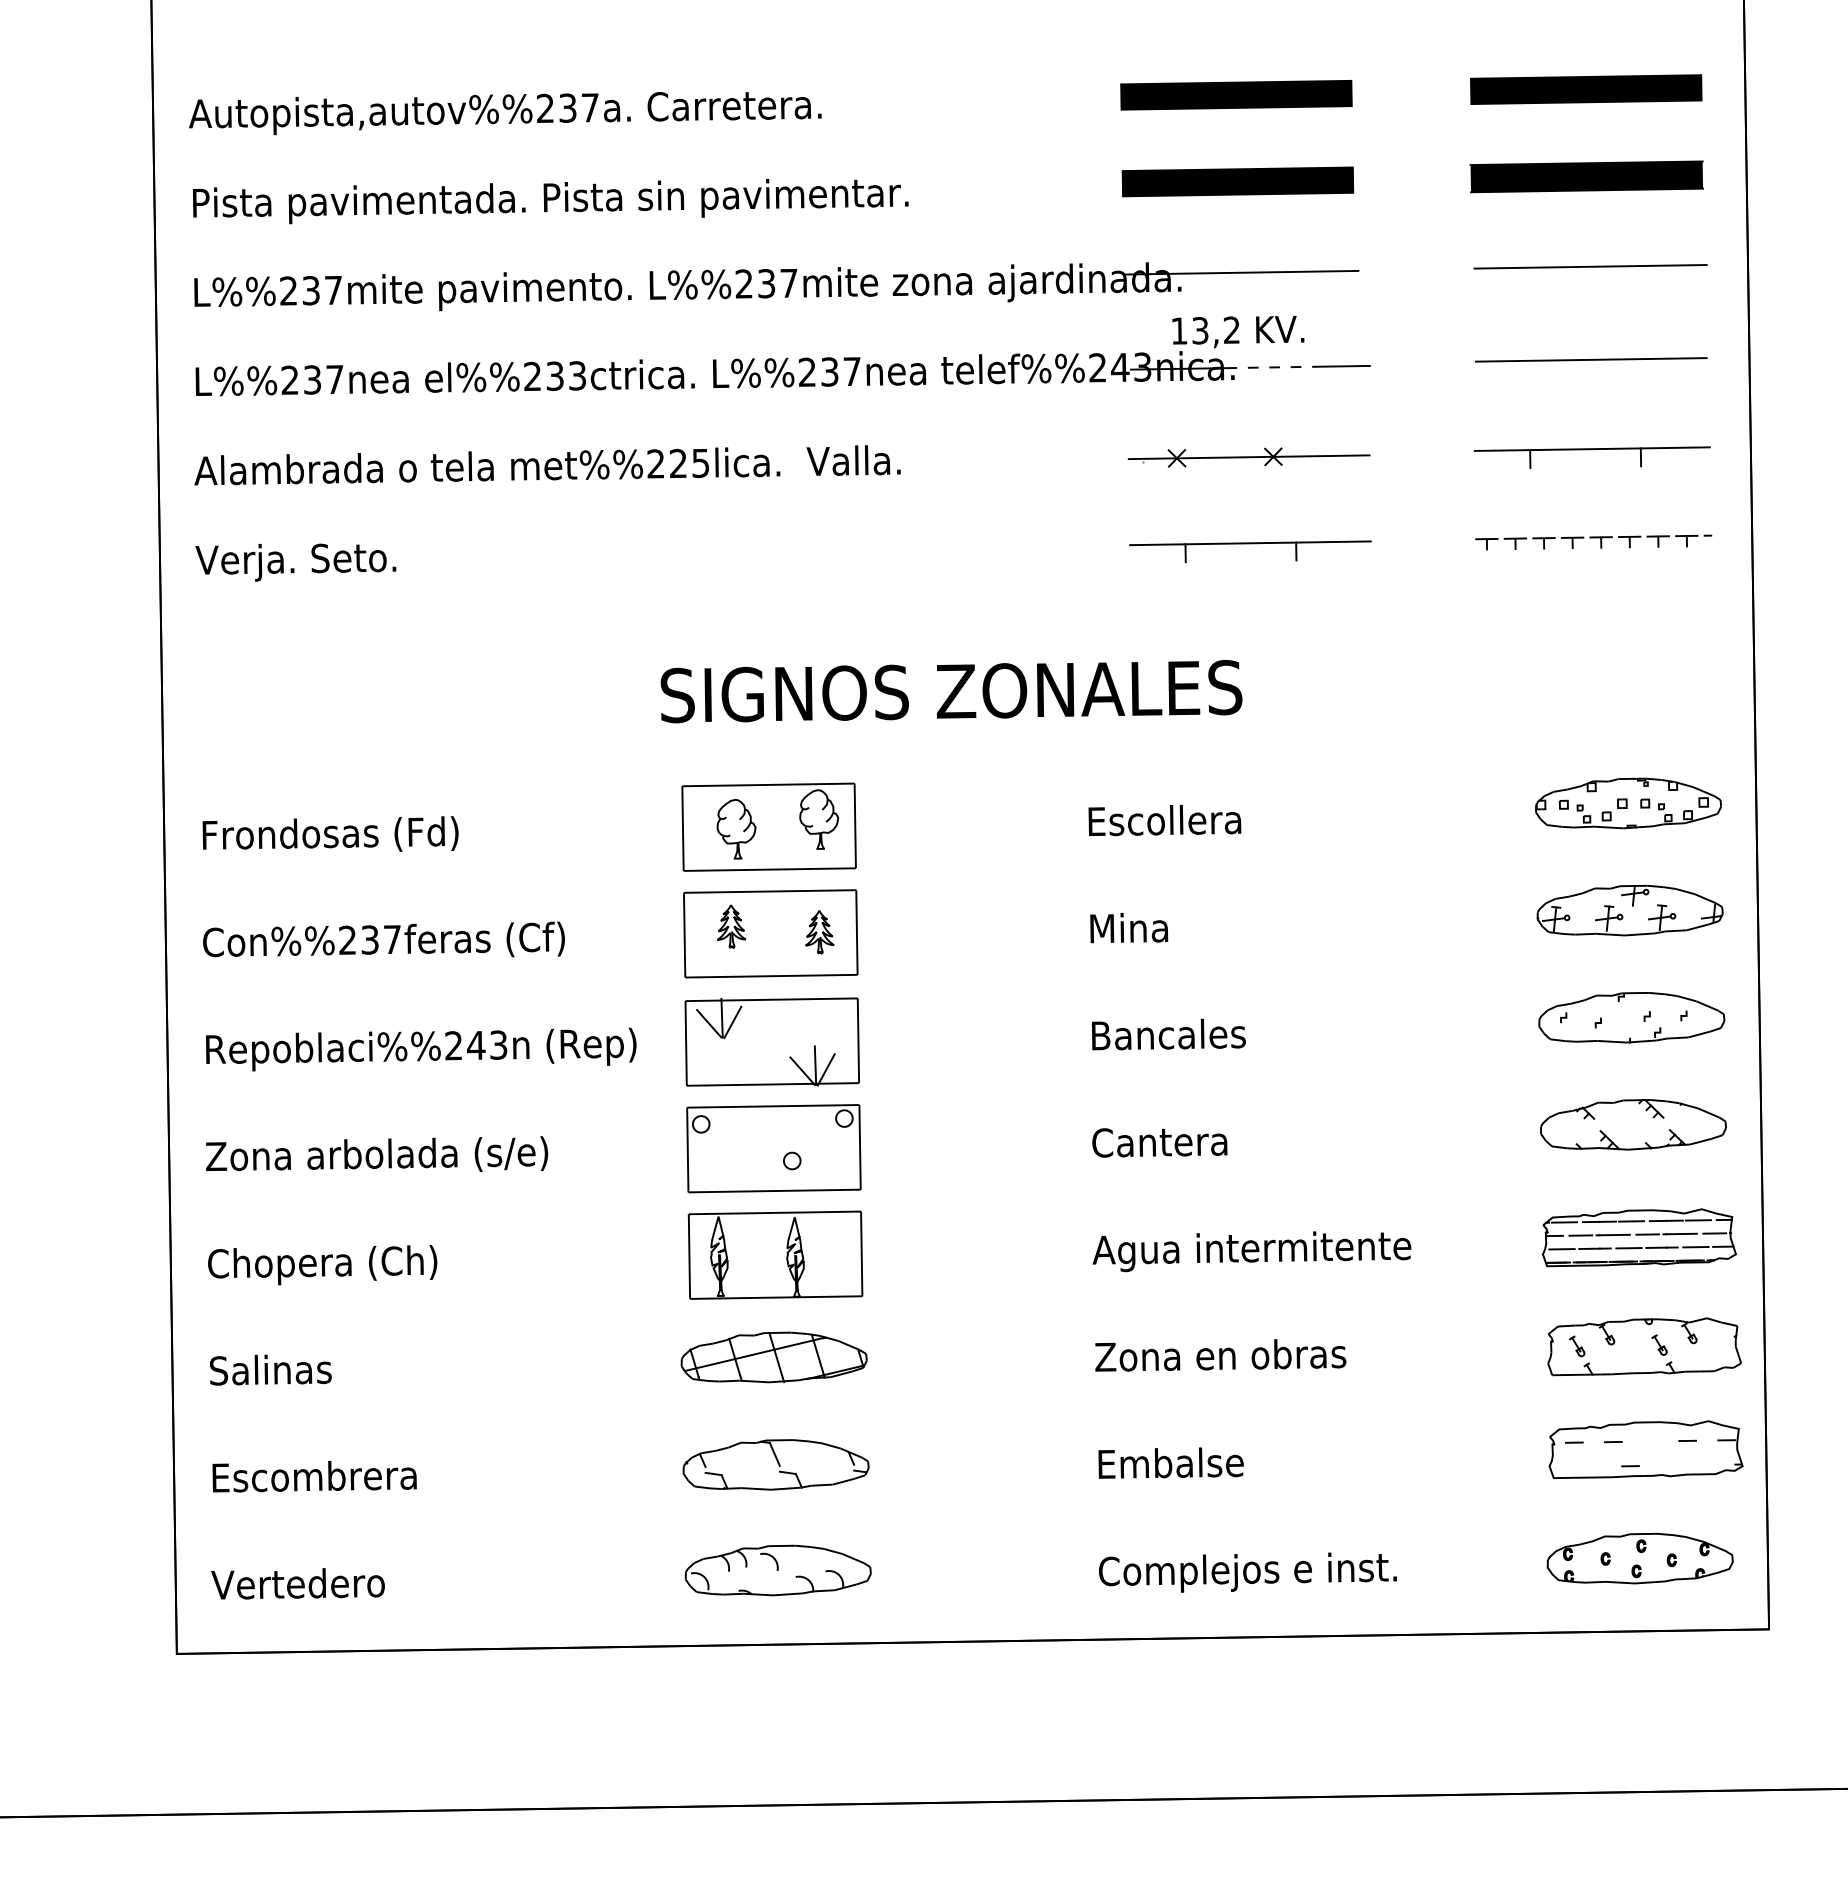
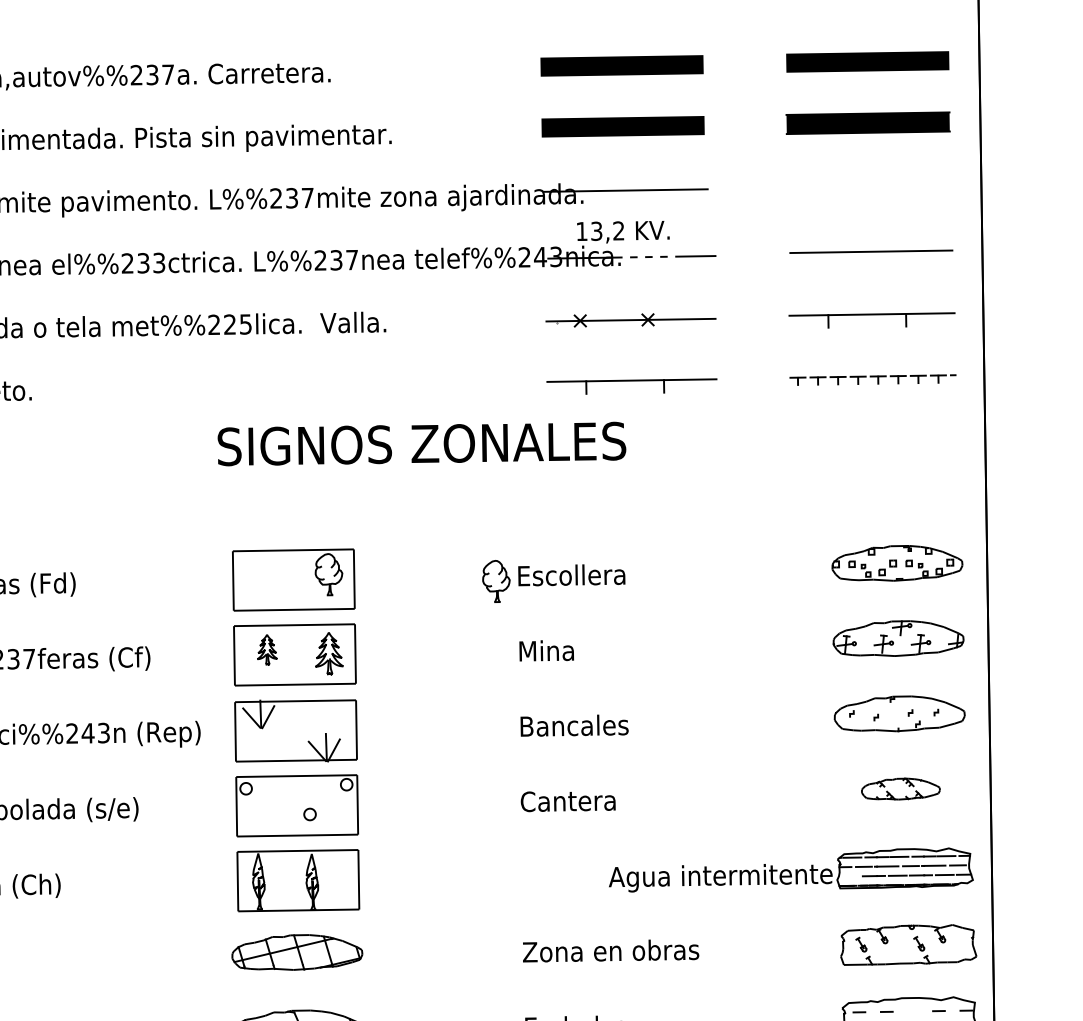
line: (1590, 266) -> (870, 186), removed
text: (951, 691) -> (421, 443), moved
part: (736, 829) -> (496, 581), moved
part: (819, 932) -> (329, 653), size x1.4
part: (1633, 1124) -> (900, 788), size x0.6
line: (1561, 1249) -> (850, 876), removed
text: (1251, 1251) -> (720, 878), moved

